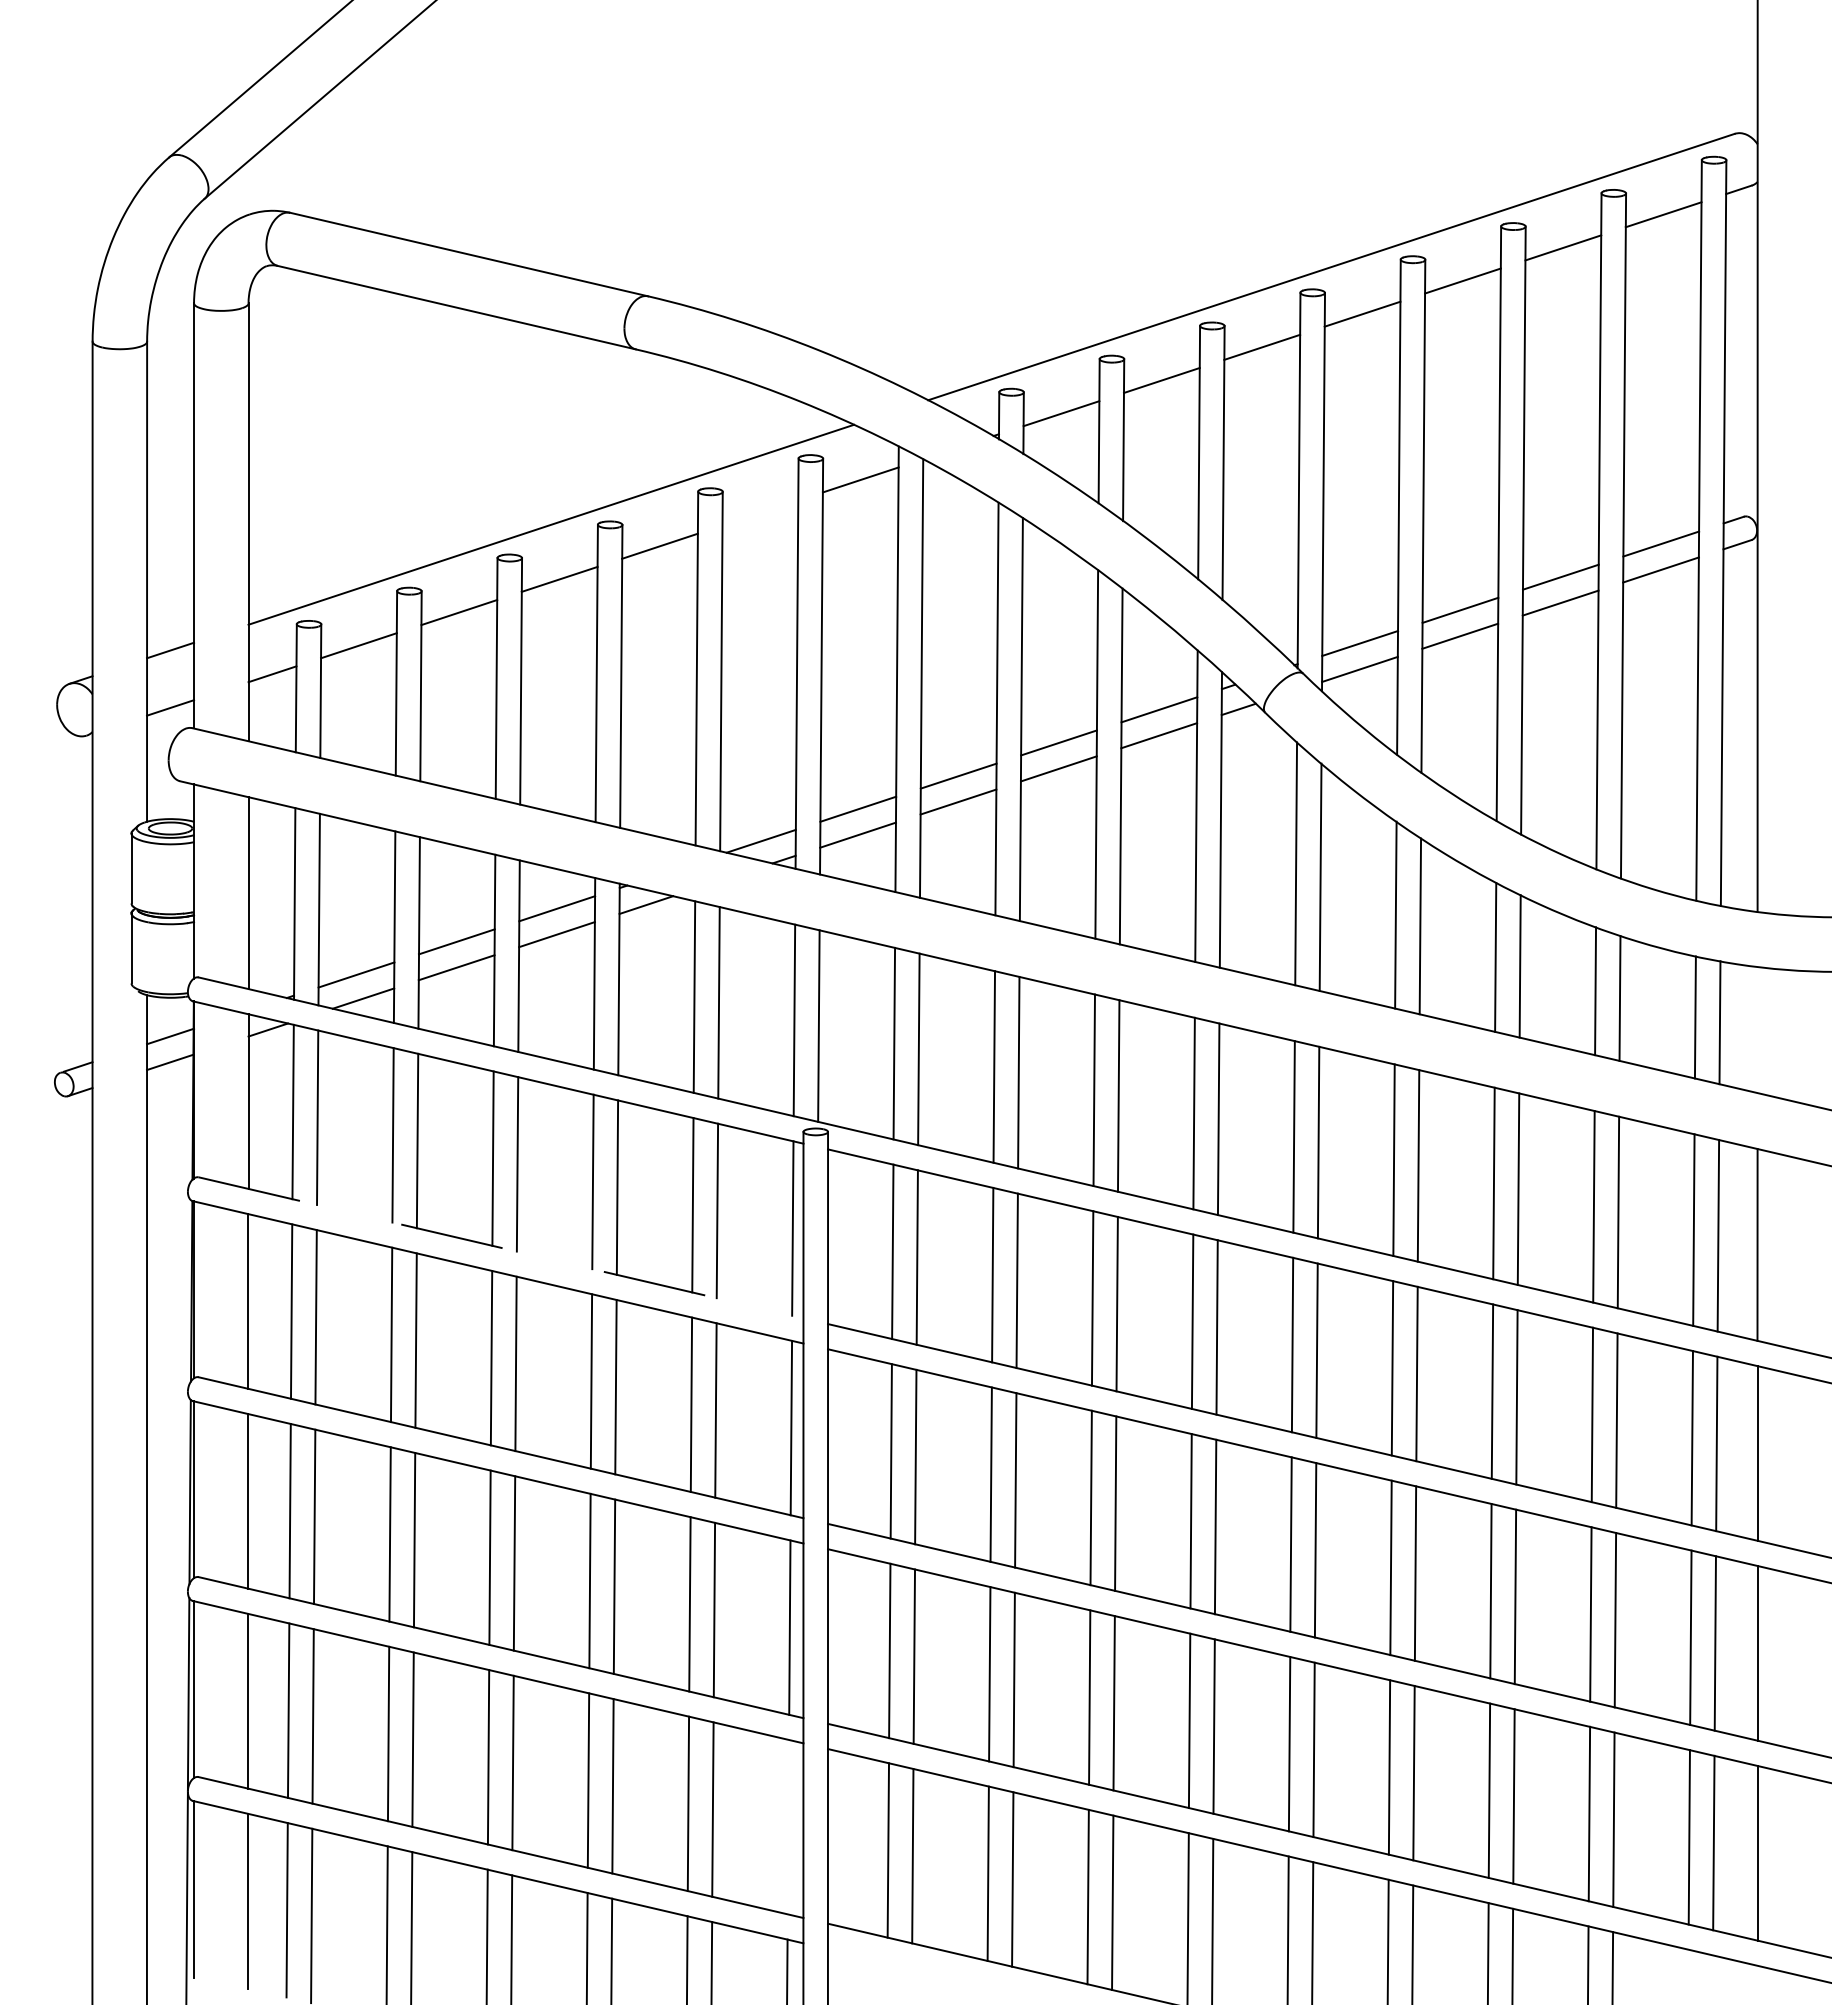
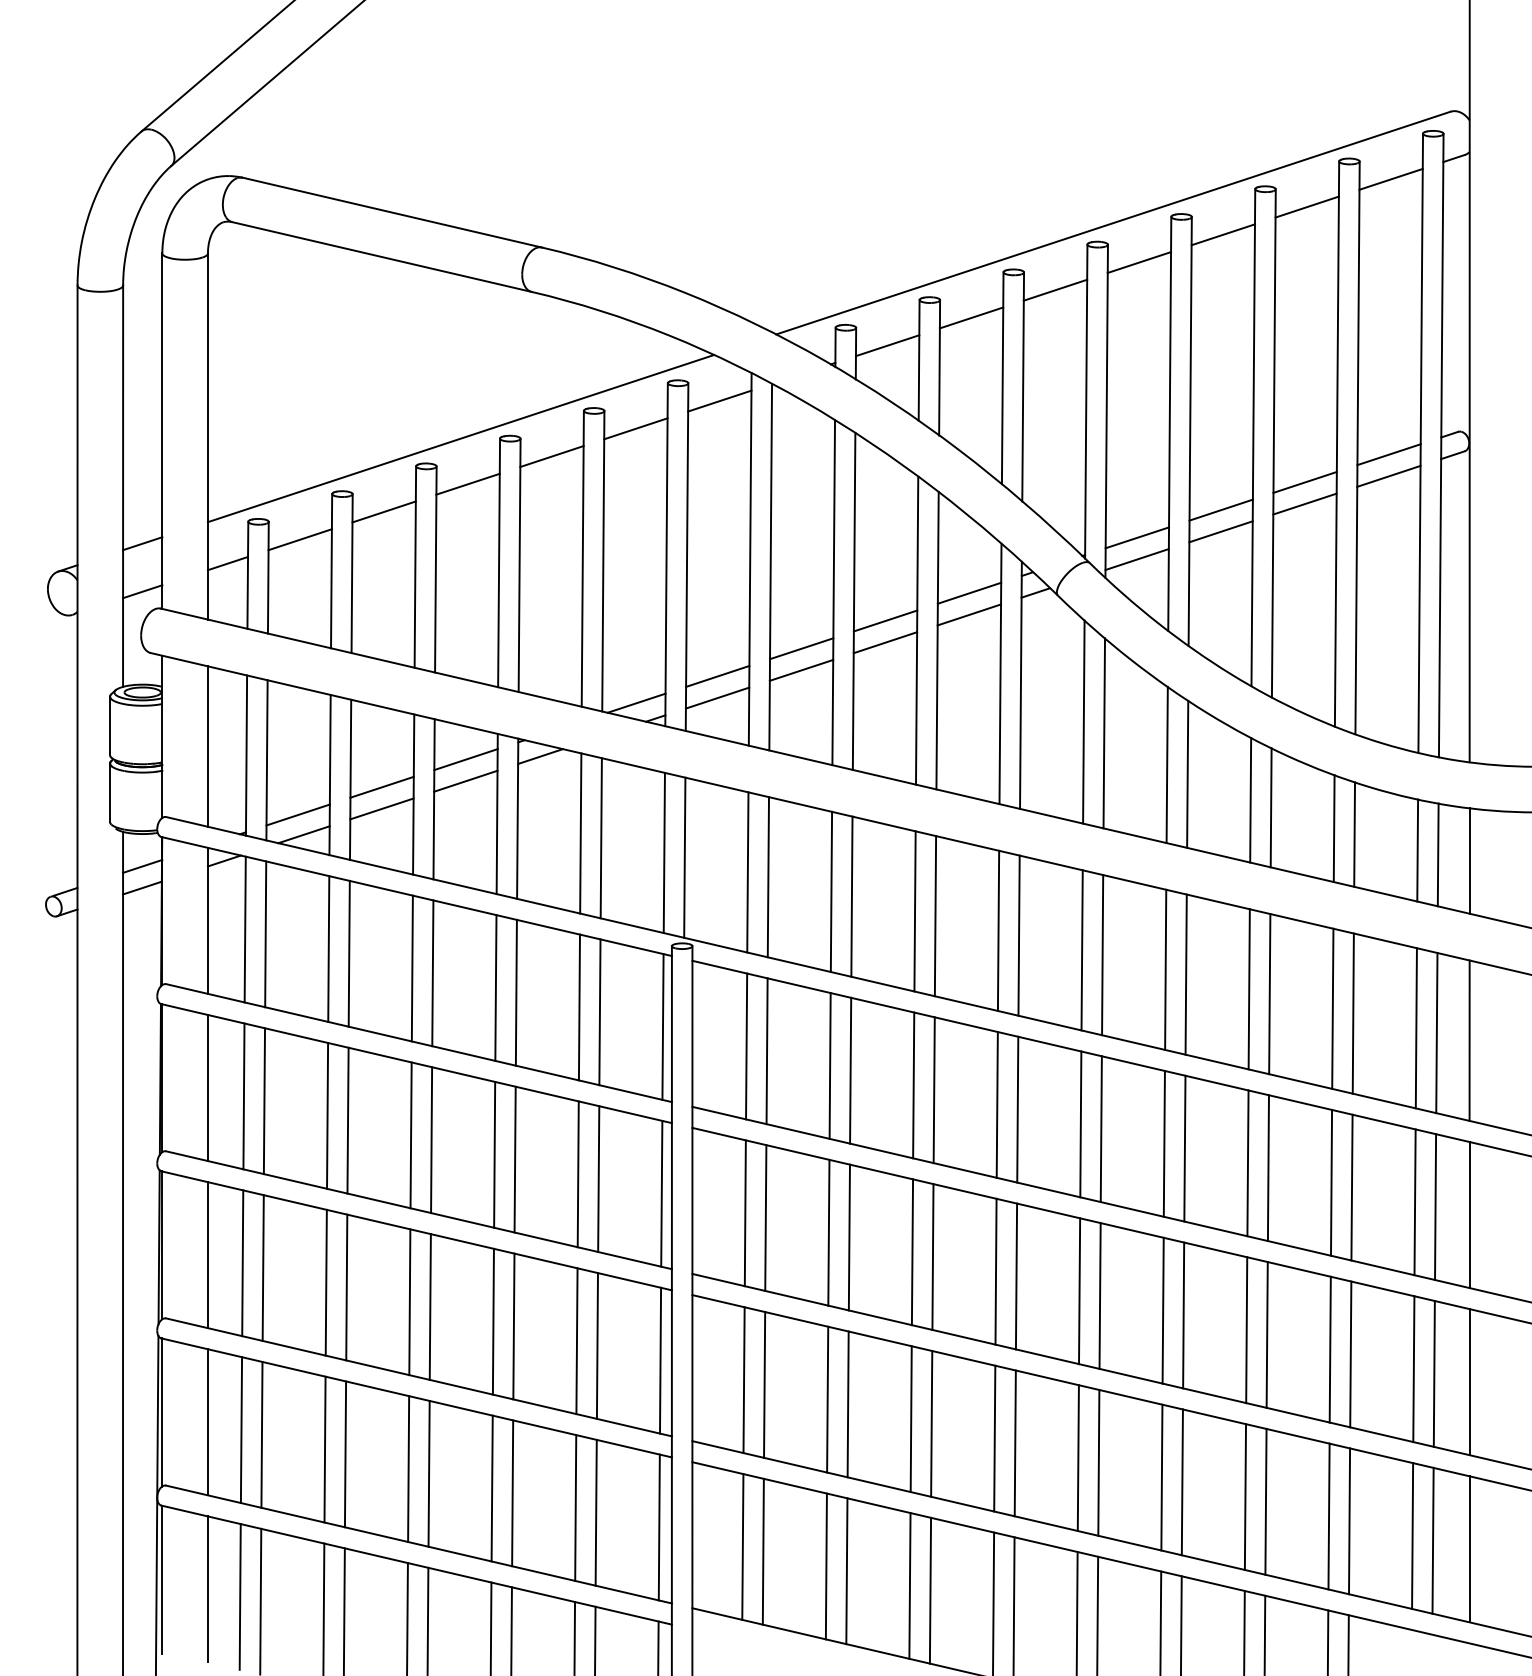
line: (760, 512) -> (635, 428), added
line: (1757, 1029) -> (1469, 860), added
line: (501, 1247) -> (419, 1042), dashed -> solid
line: (788, 1827) -> (659, 1527), added

